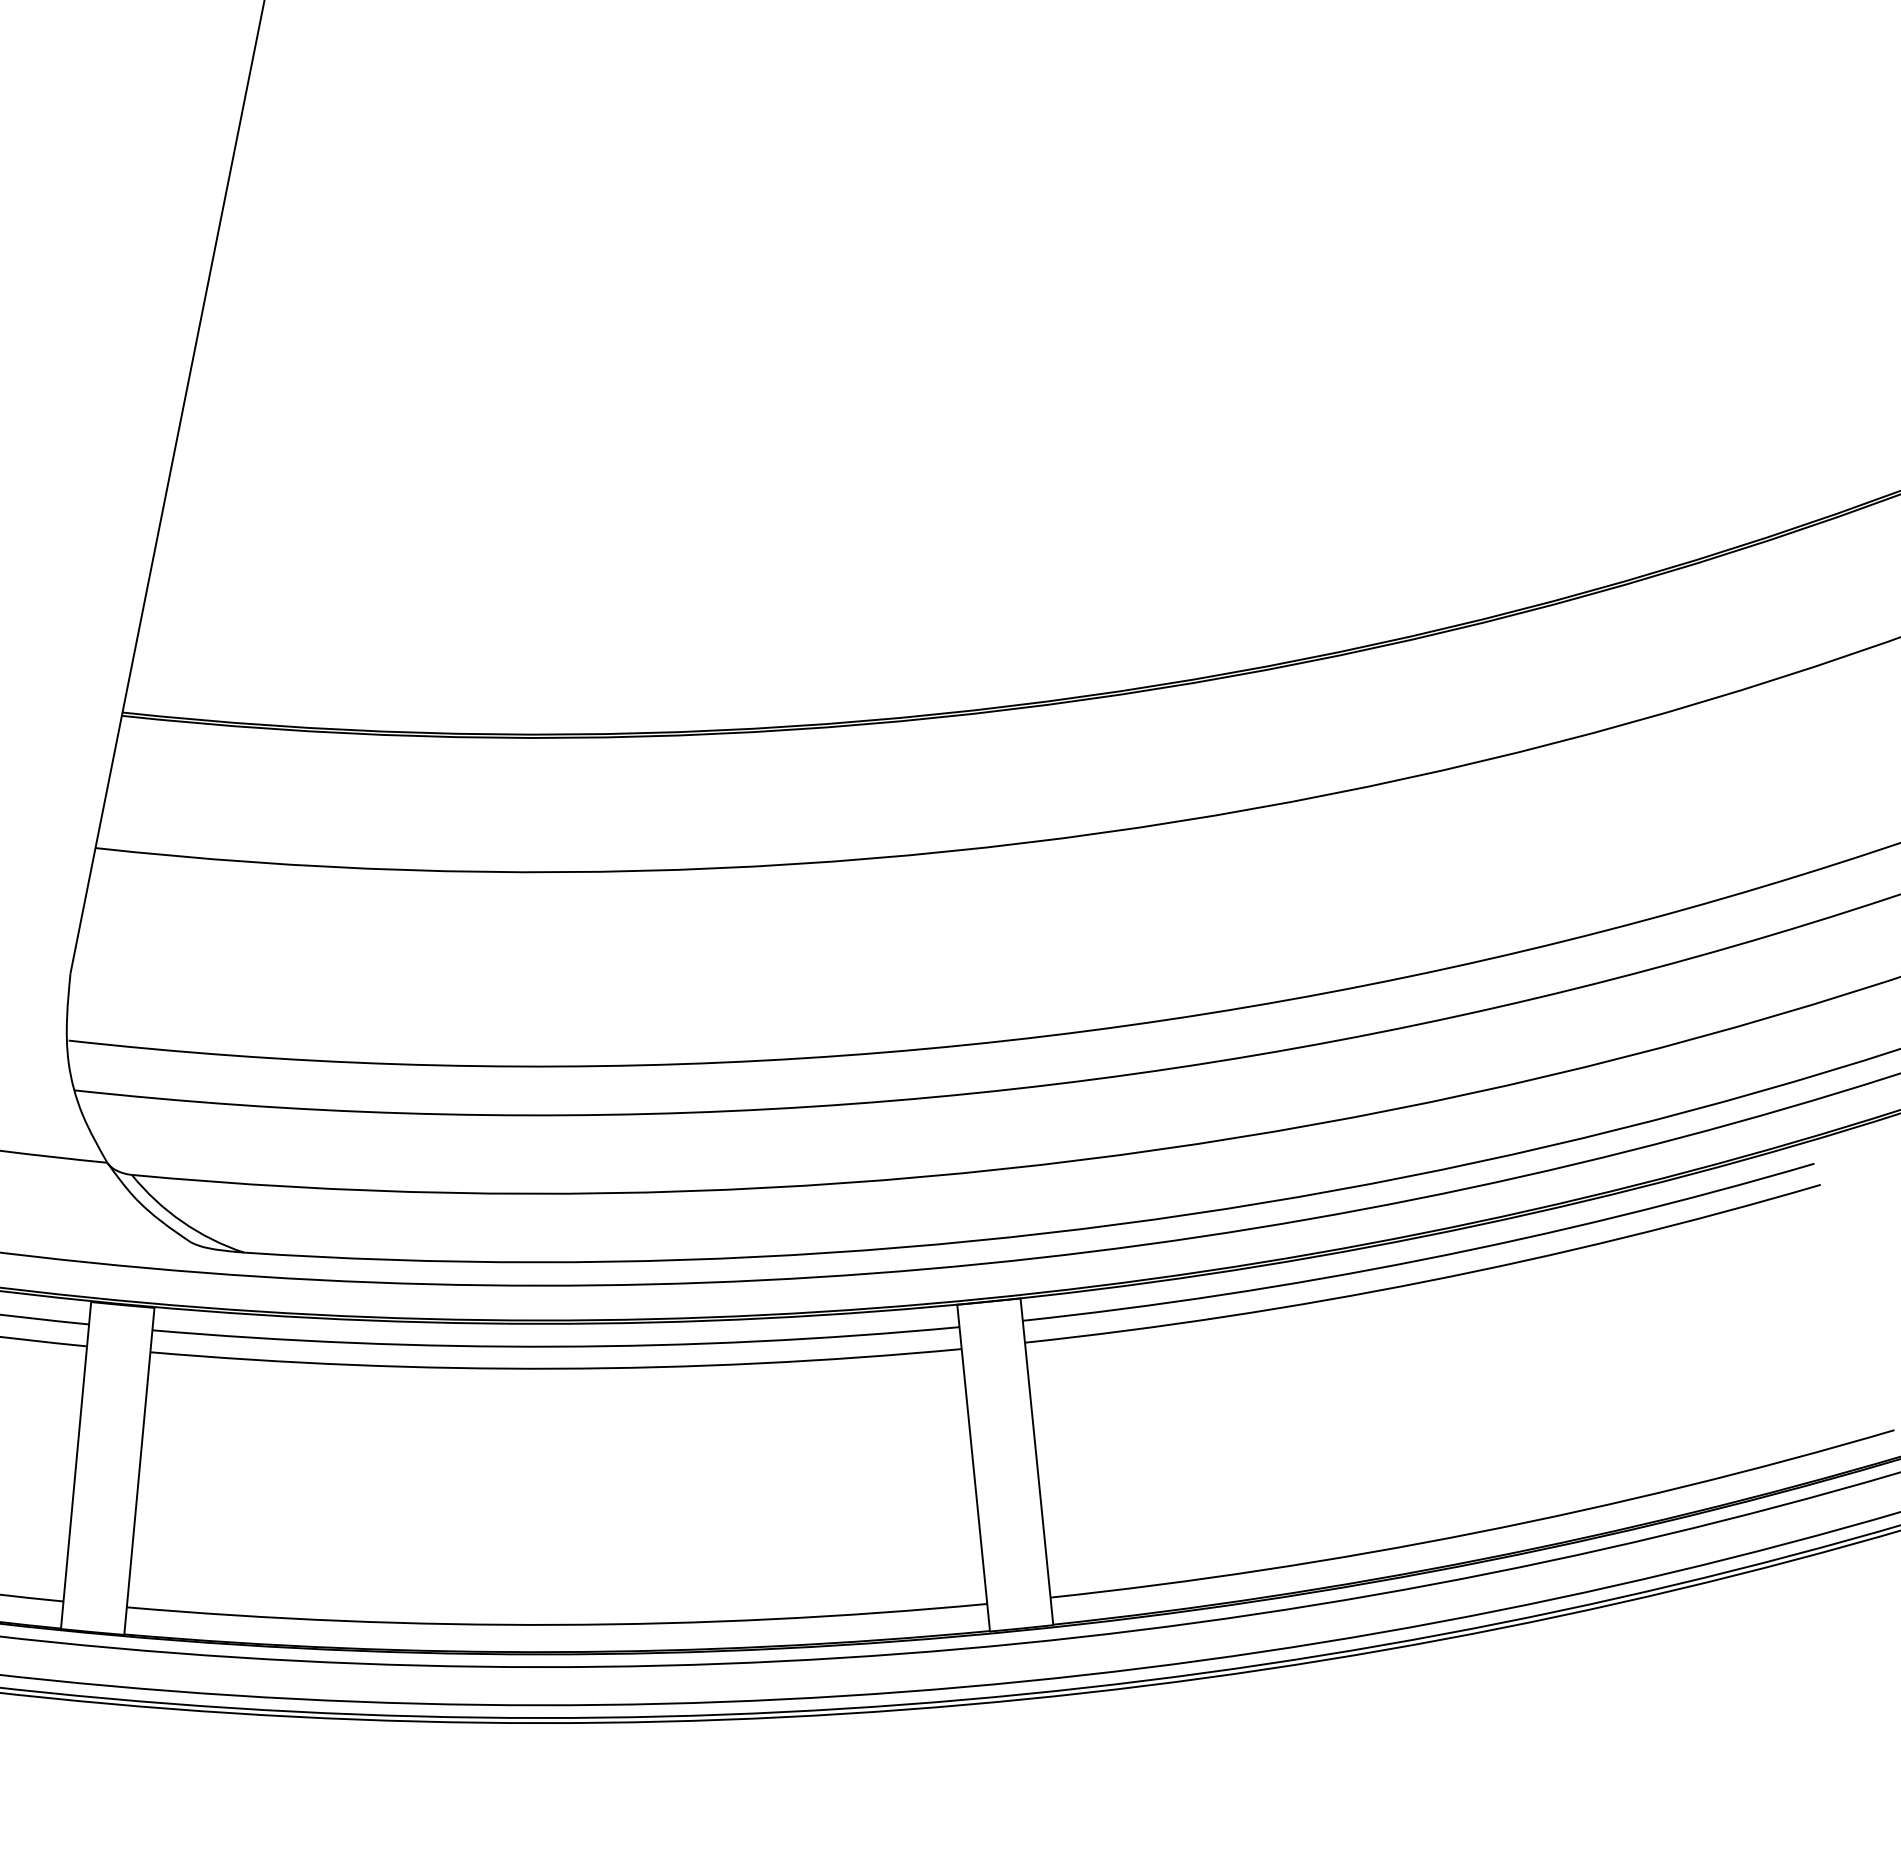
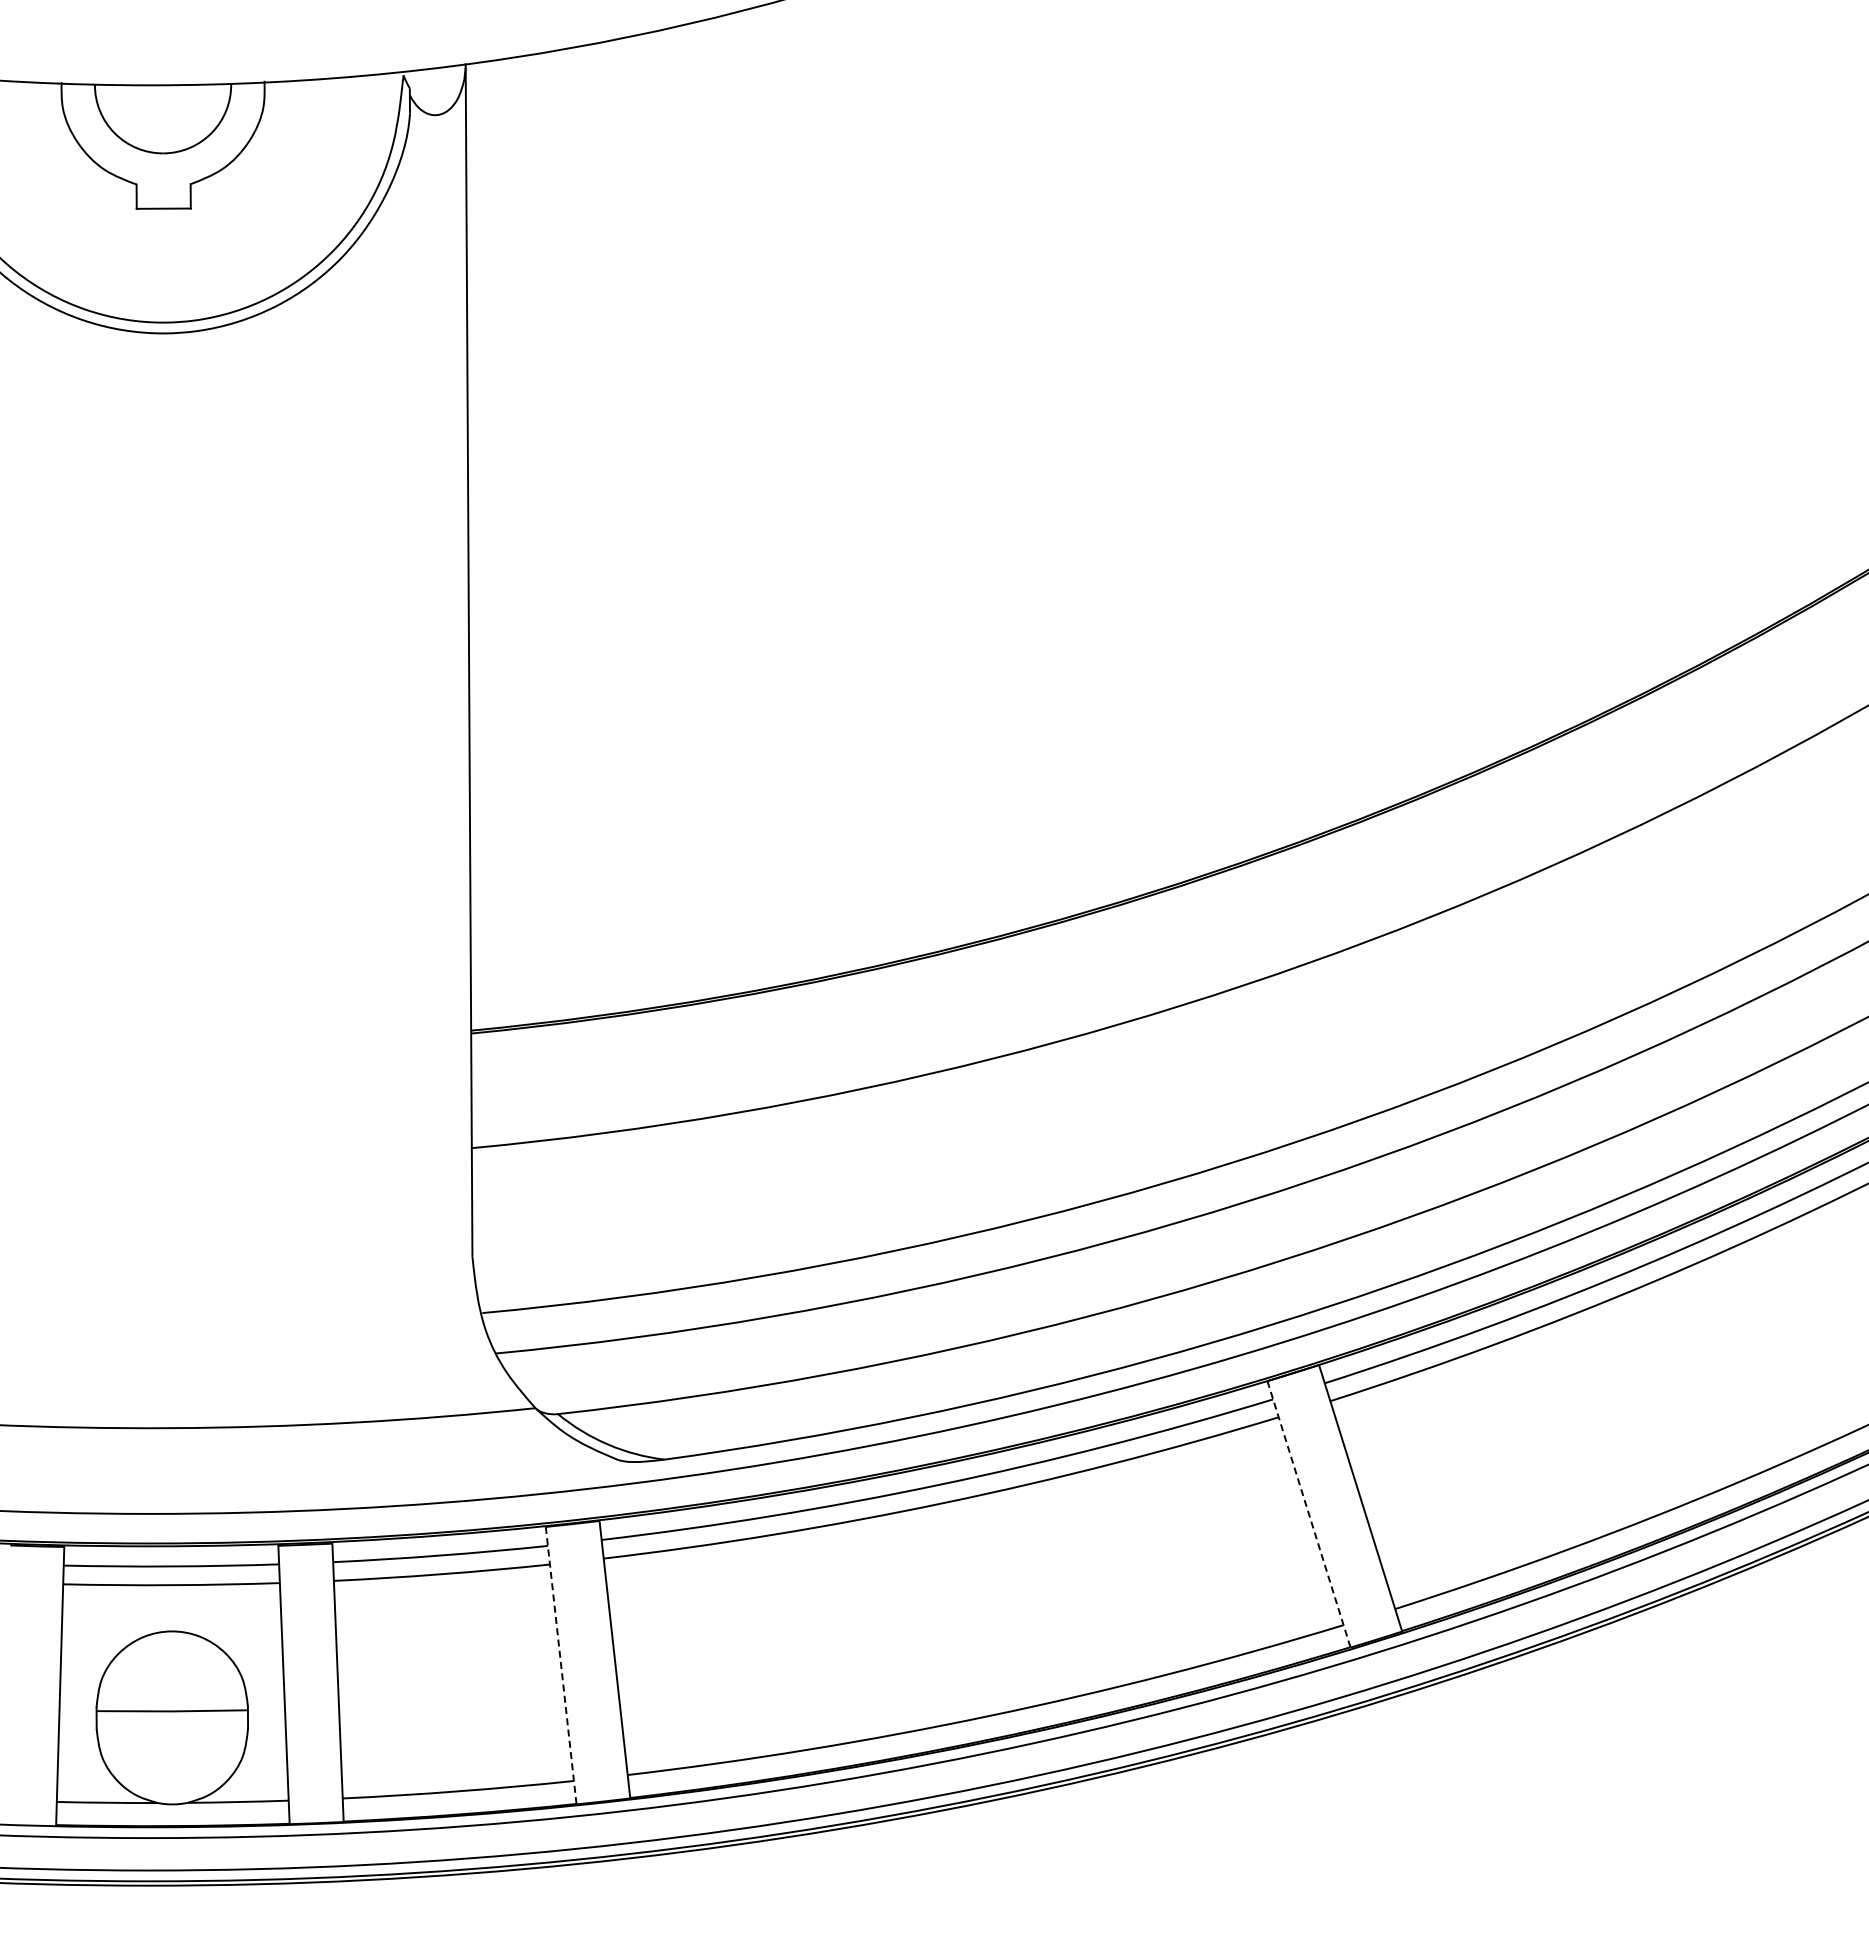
line: (76, 1465) -> (561, 1665), solid -> dashed
line: (974, 1468) -> (1309, 1514), solid -> dashed

